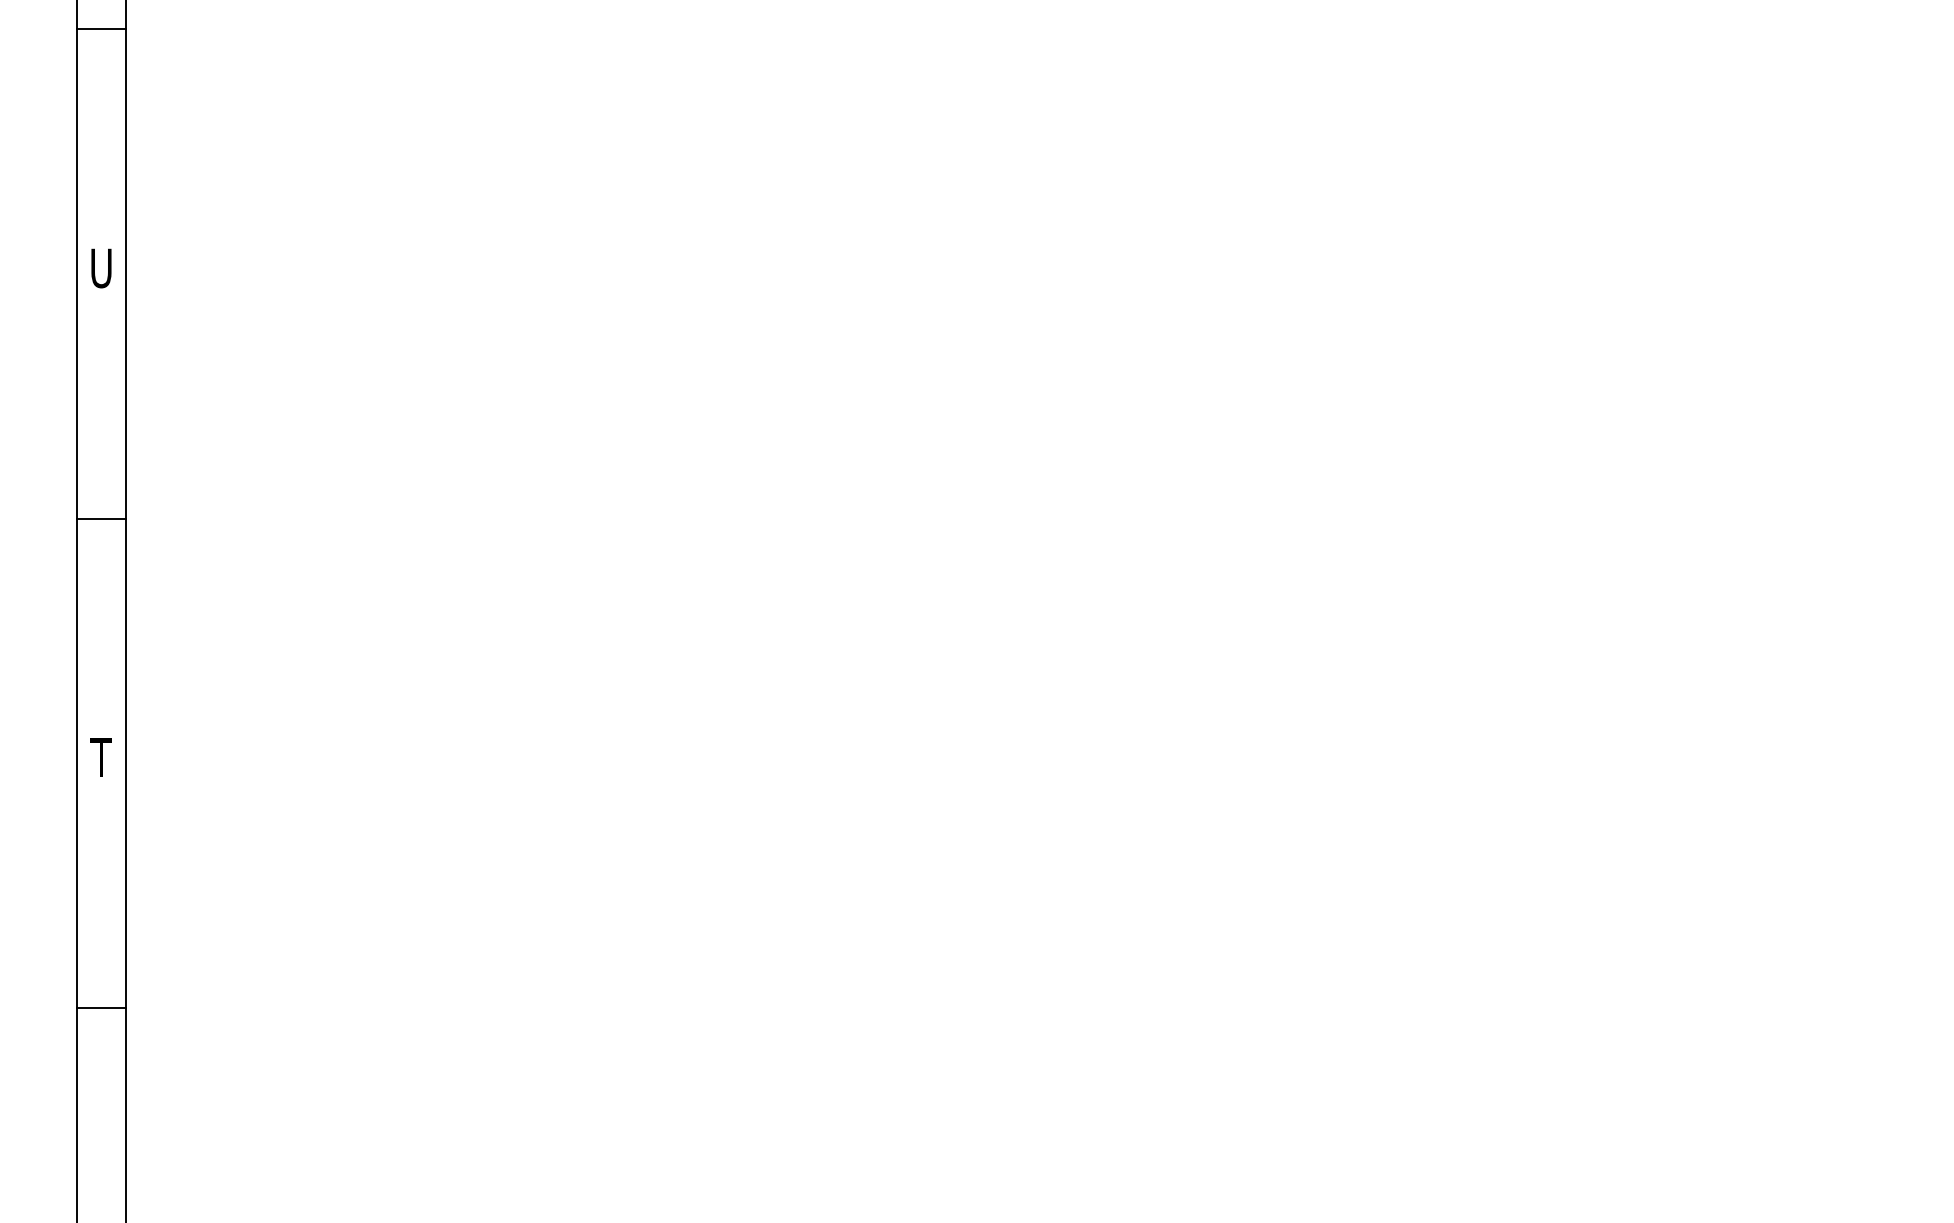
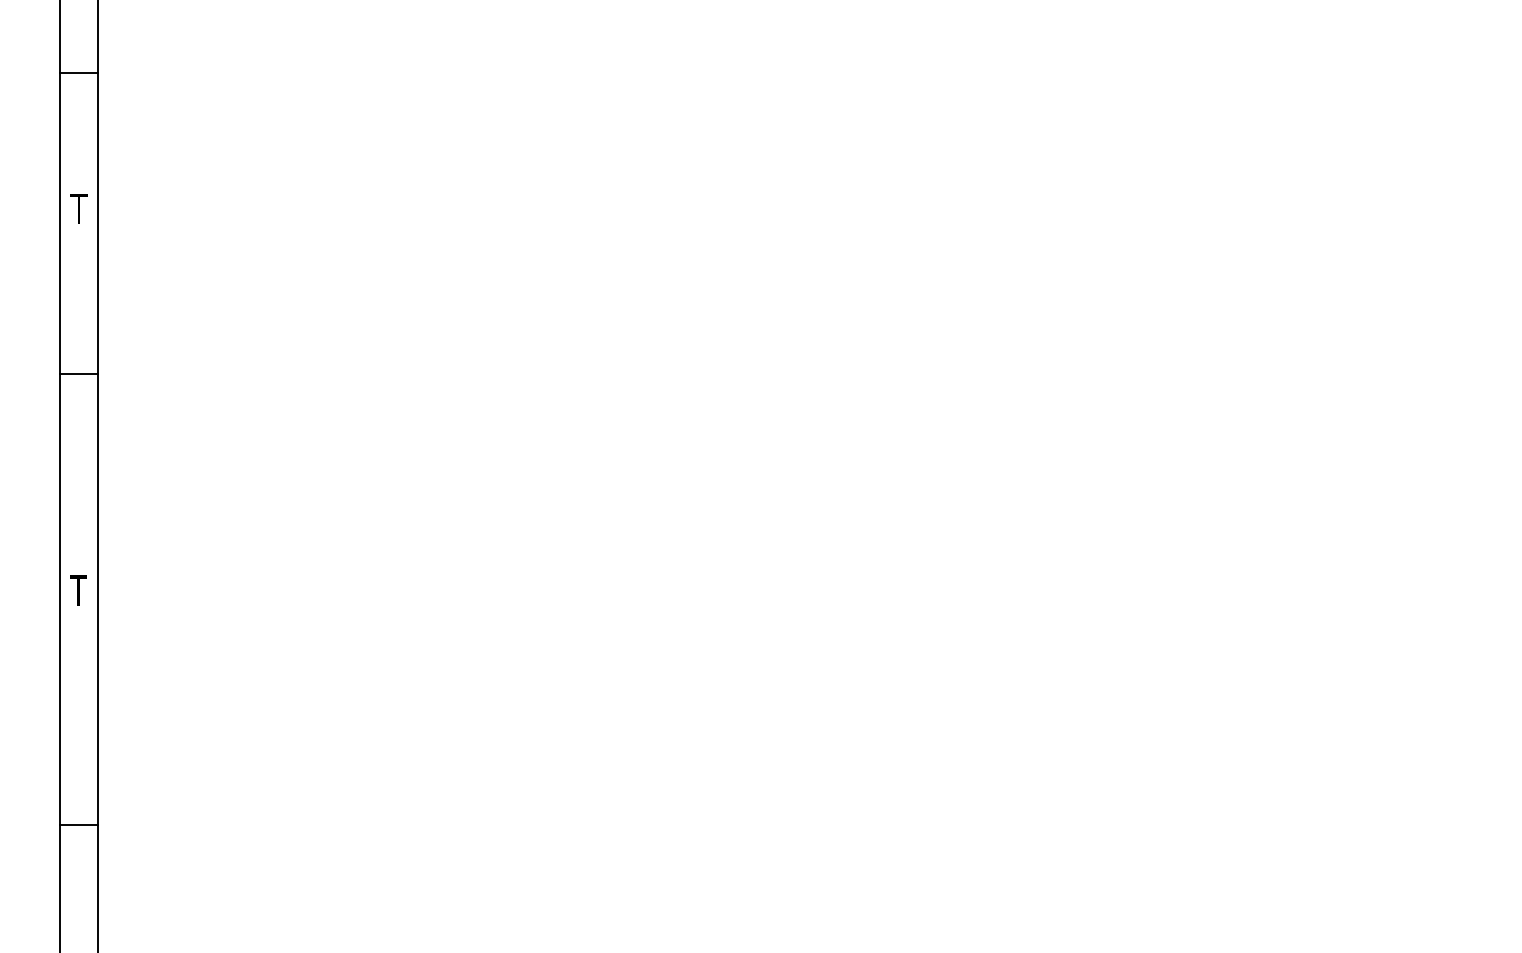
line: (100, 29) -> (78, 73), moved
text: (101, 268) -> (78, 209), U -> T
line: (100, 518) -> (78, 373), moved
line: (100, 1008) -> (78, 824), moved

